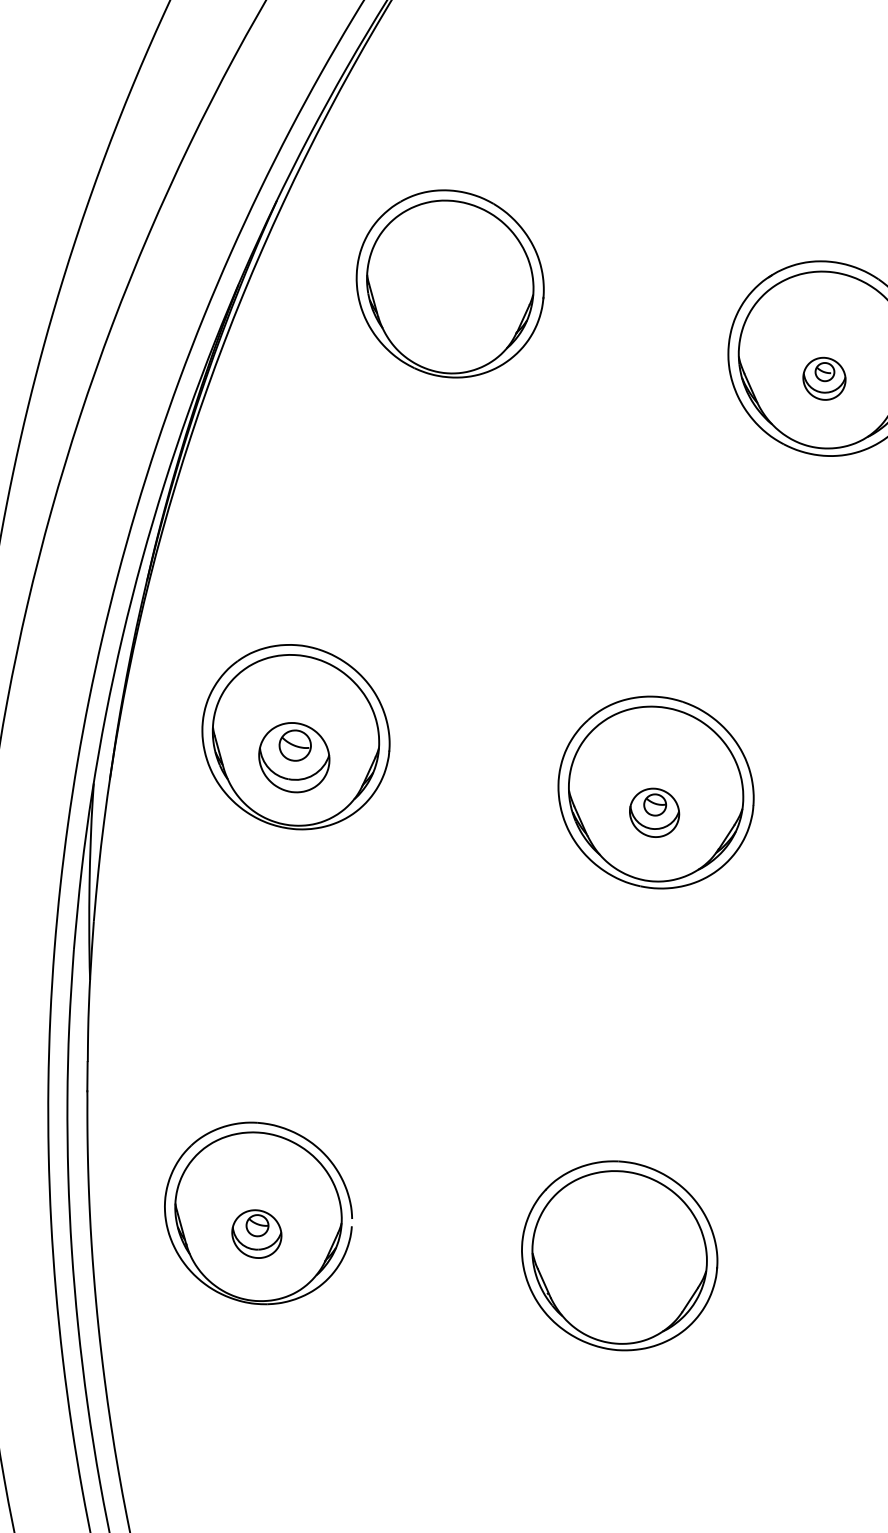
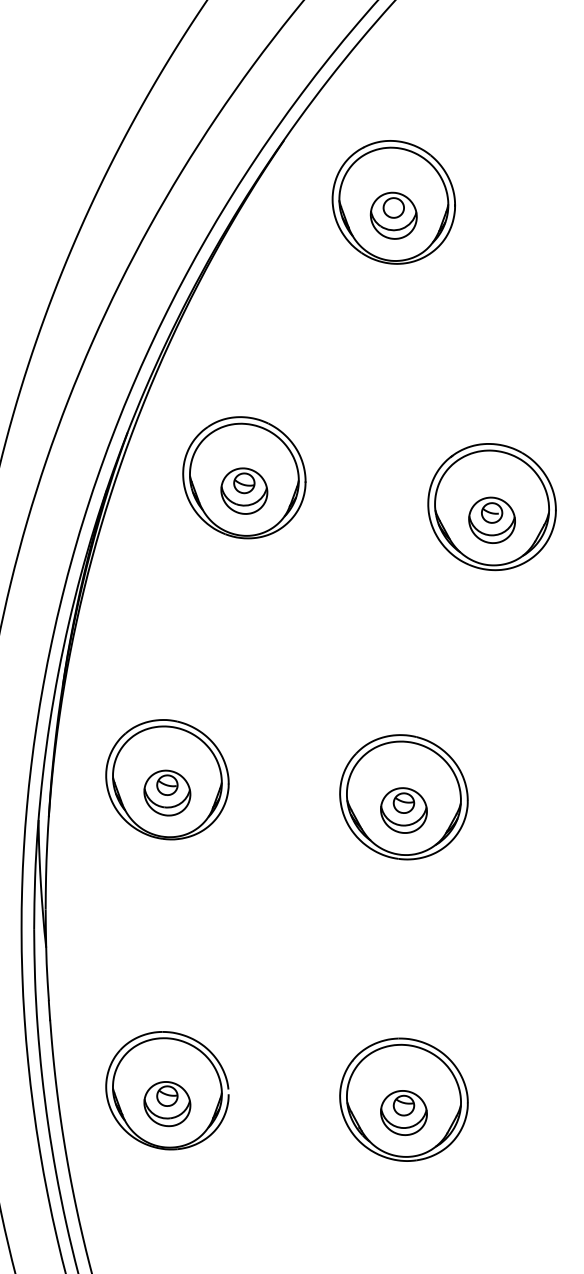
part: (448, 303) -> (244, 490), added
part: (823, 377) -> (491, 519), size x1.67
part: (653, 812) -> (403, 810), size x1.43
part: (256, 1234) -> (167, 1104), size x1.43
part: (617, 1275) -> (403, 1112), added

